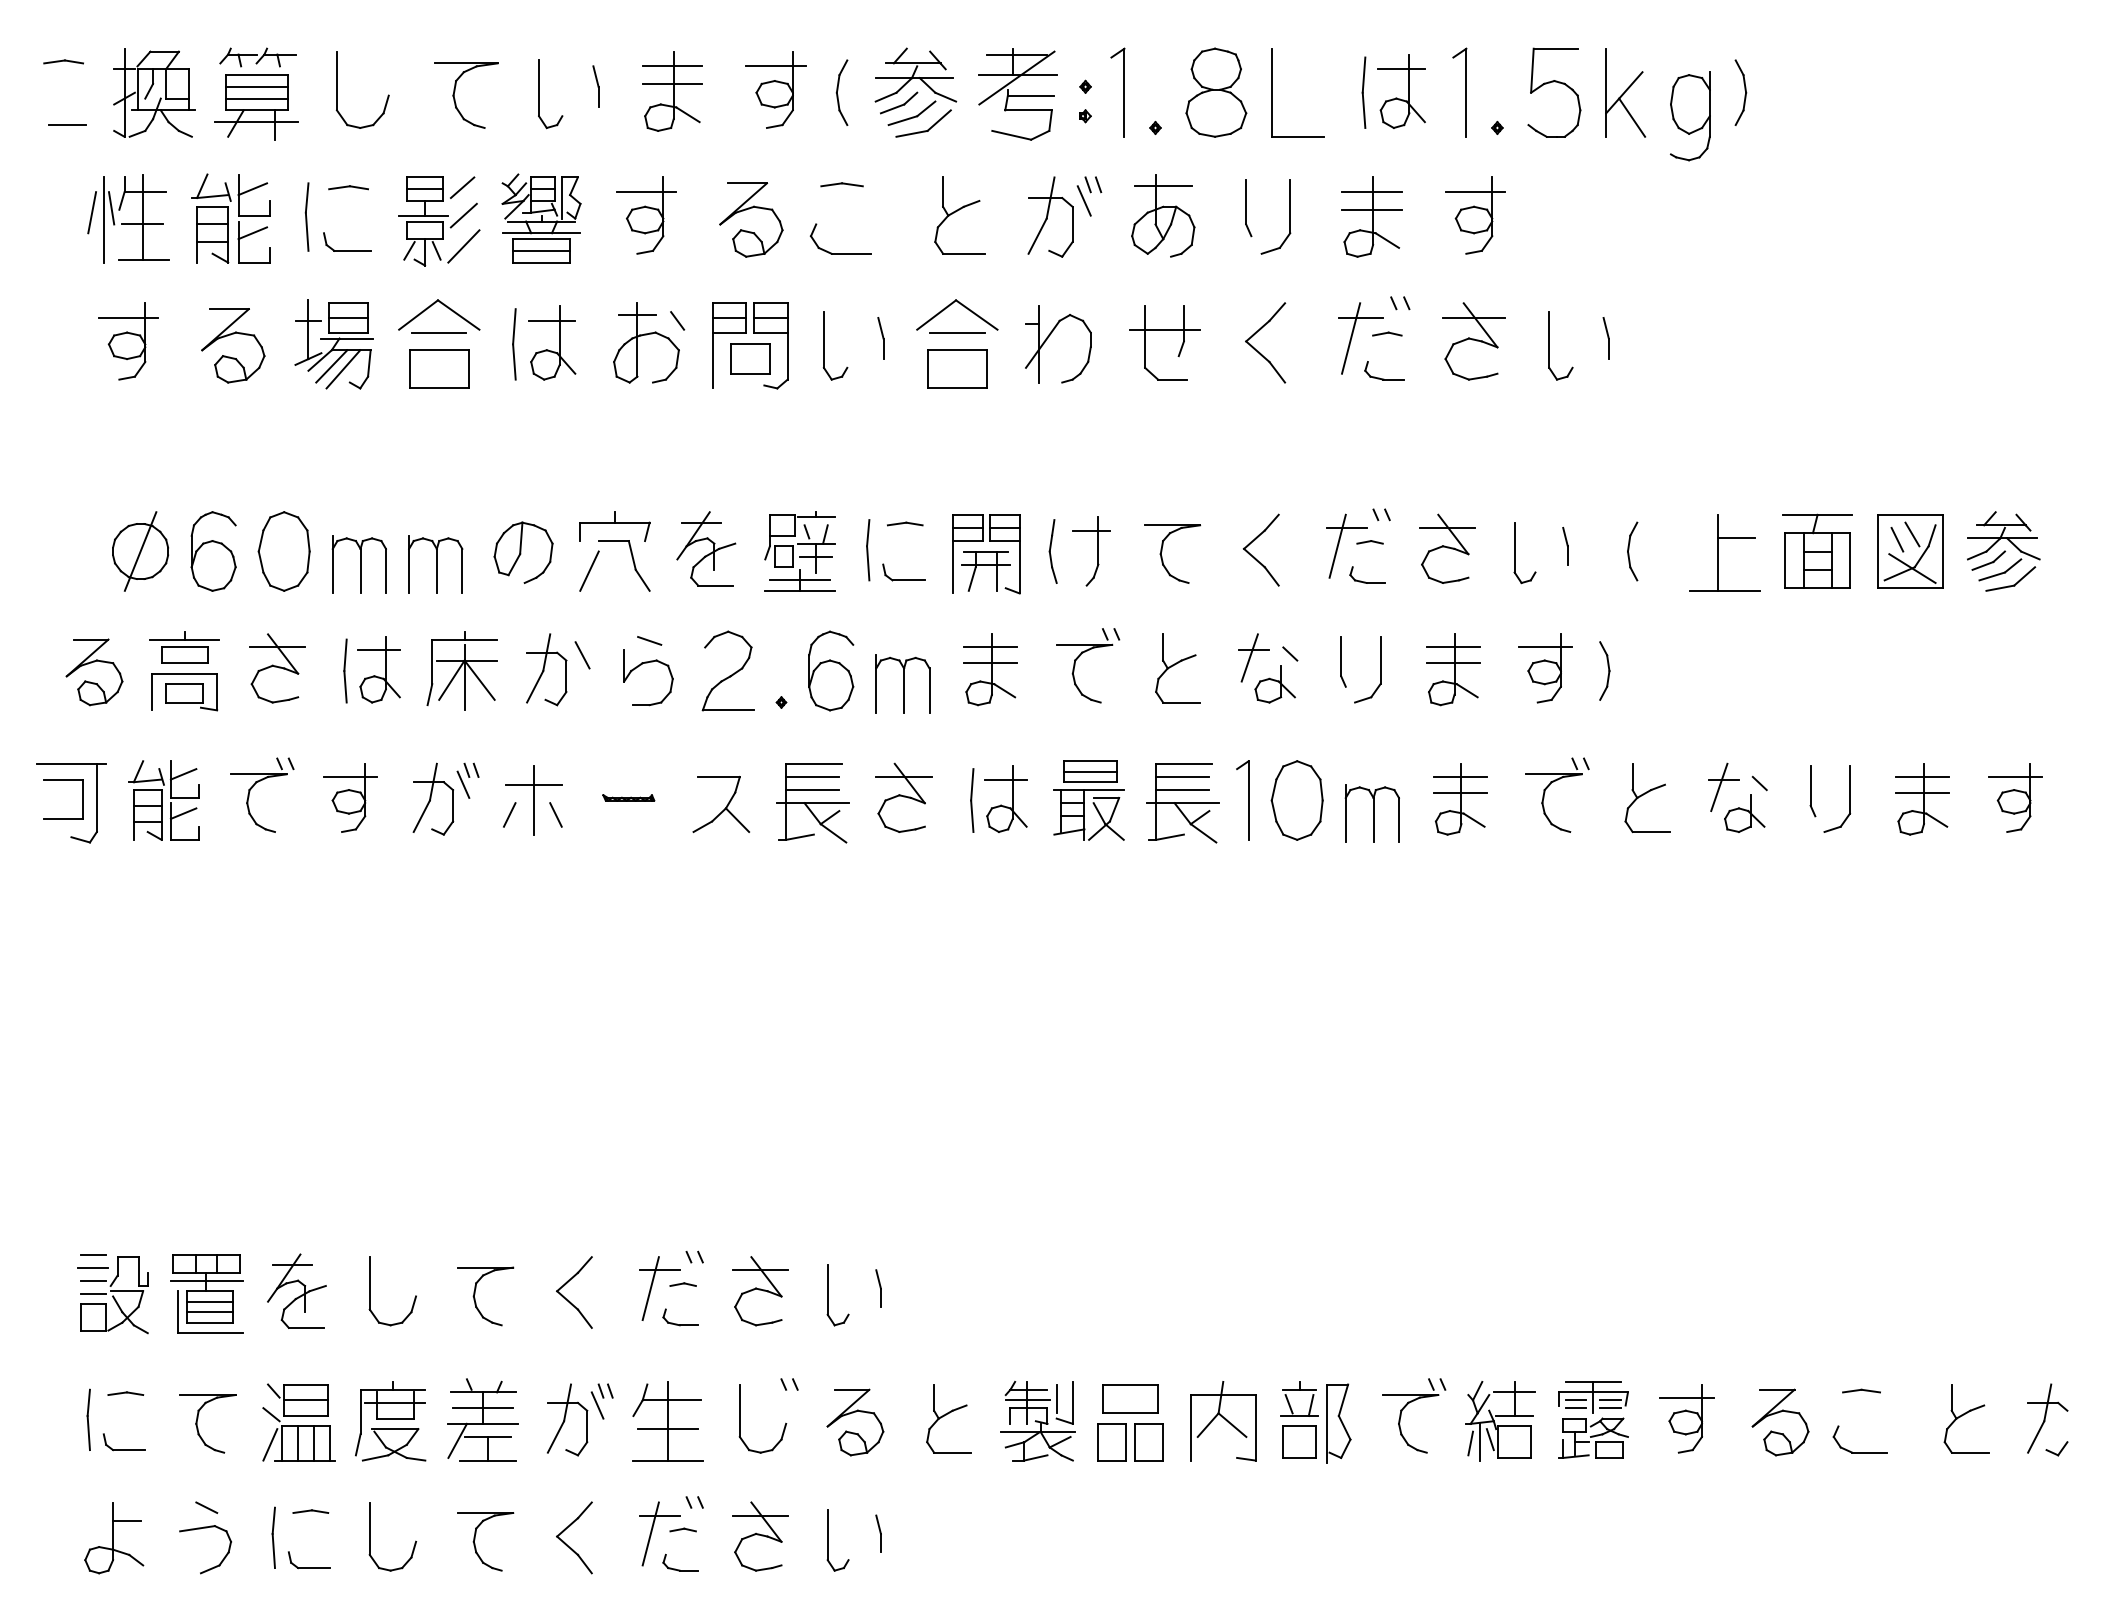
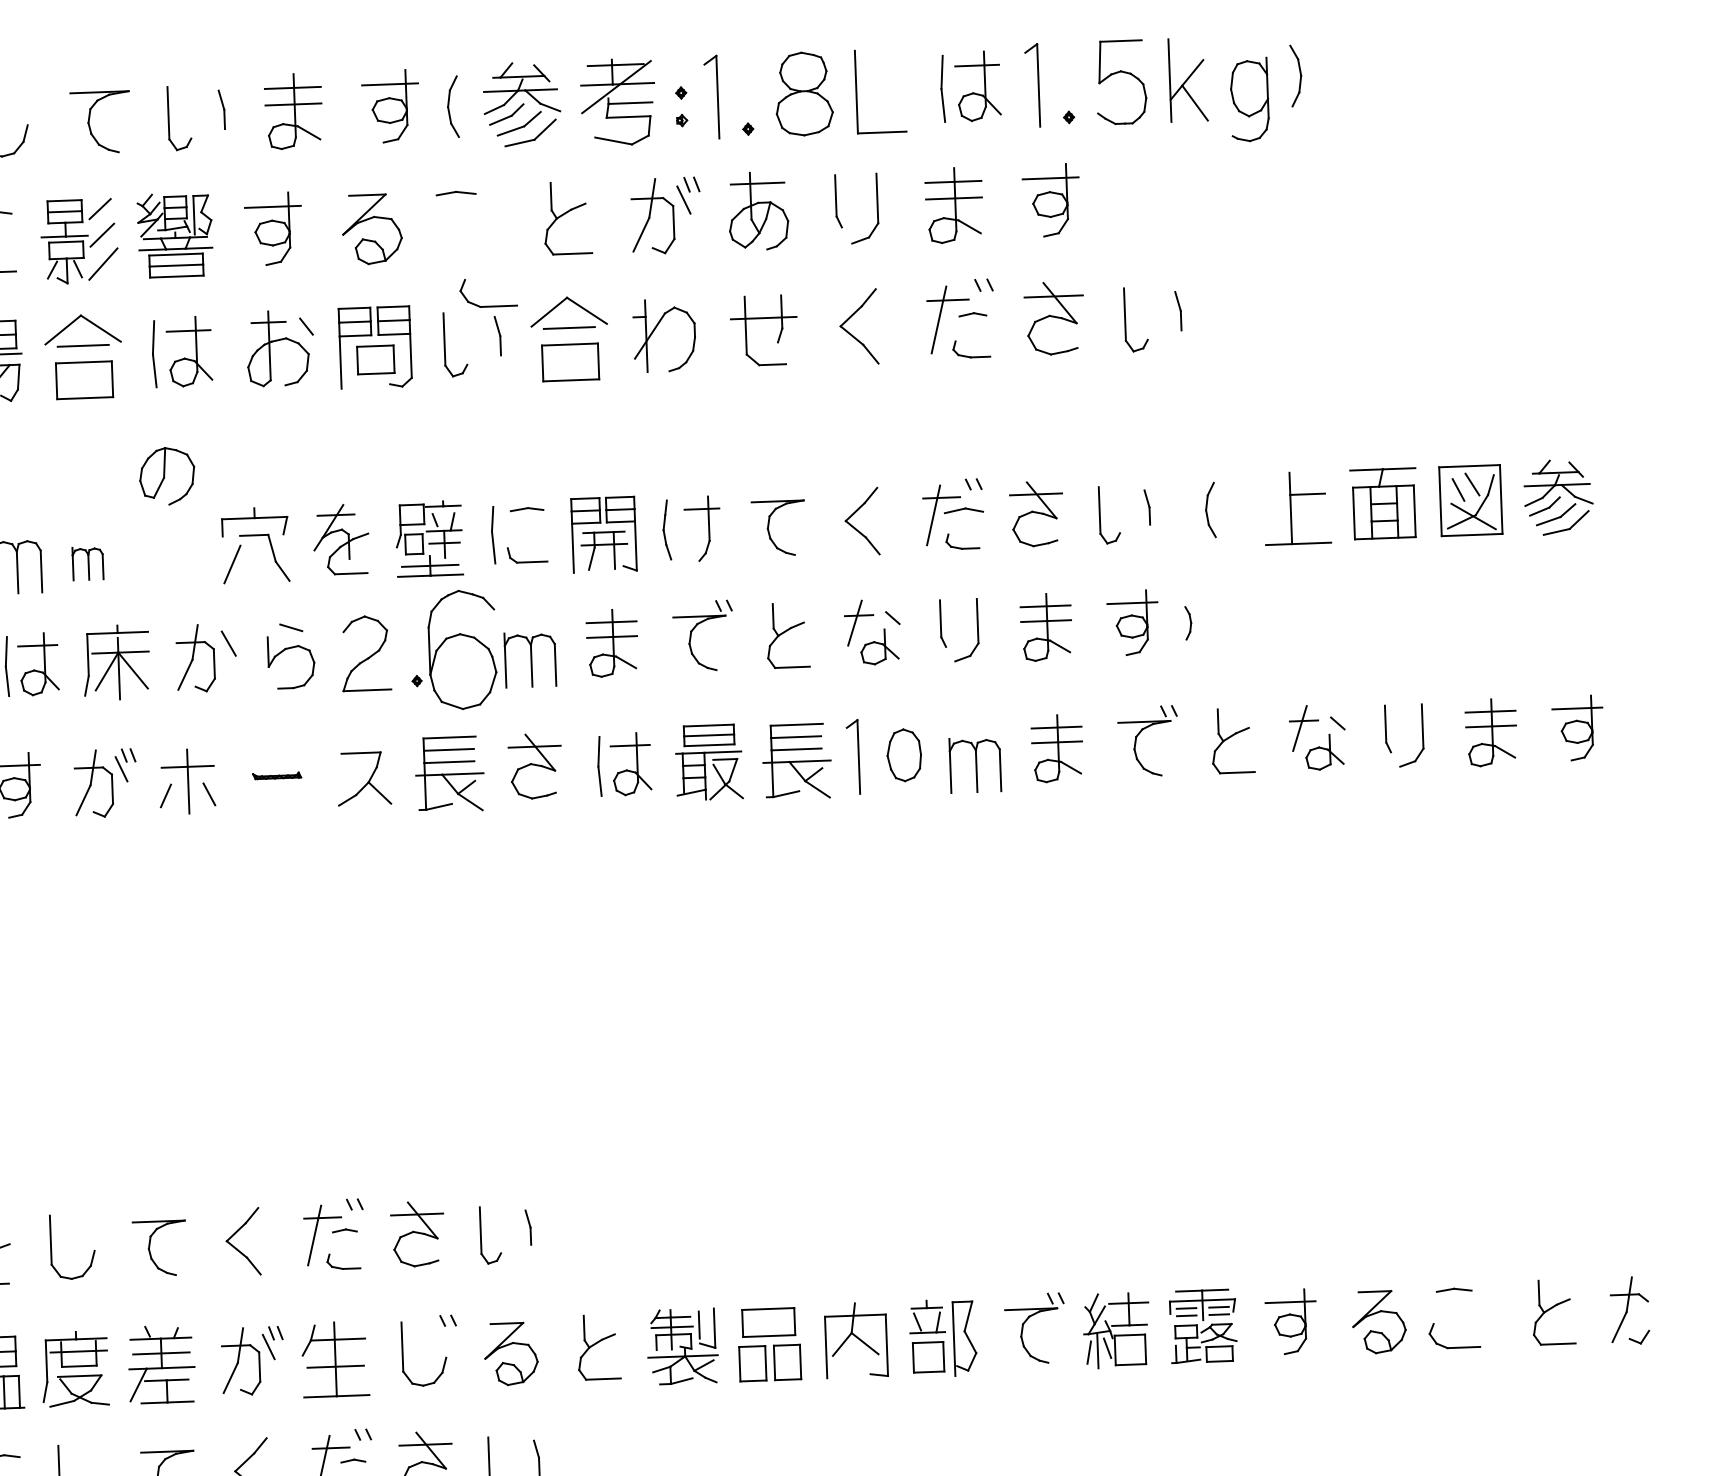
part: (840, 253) -> (488, 306), moved
part: (1369, 542) -> (963, 510), size x1.6
part: (523, 552) -> (167, 476), moved
part: (435, 564) -> (87, 563), size x0.6
part: (831, 670) -> (462, 649), size x1.6
part: (1604, 670) -> (1188, 622), size x0.6
part: (1296, 800) -> (903, 755), size x0.7

